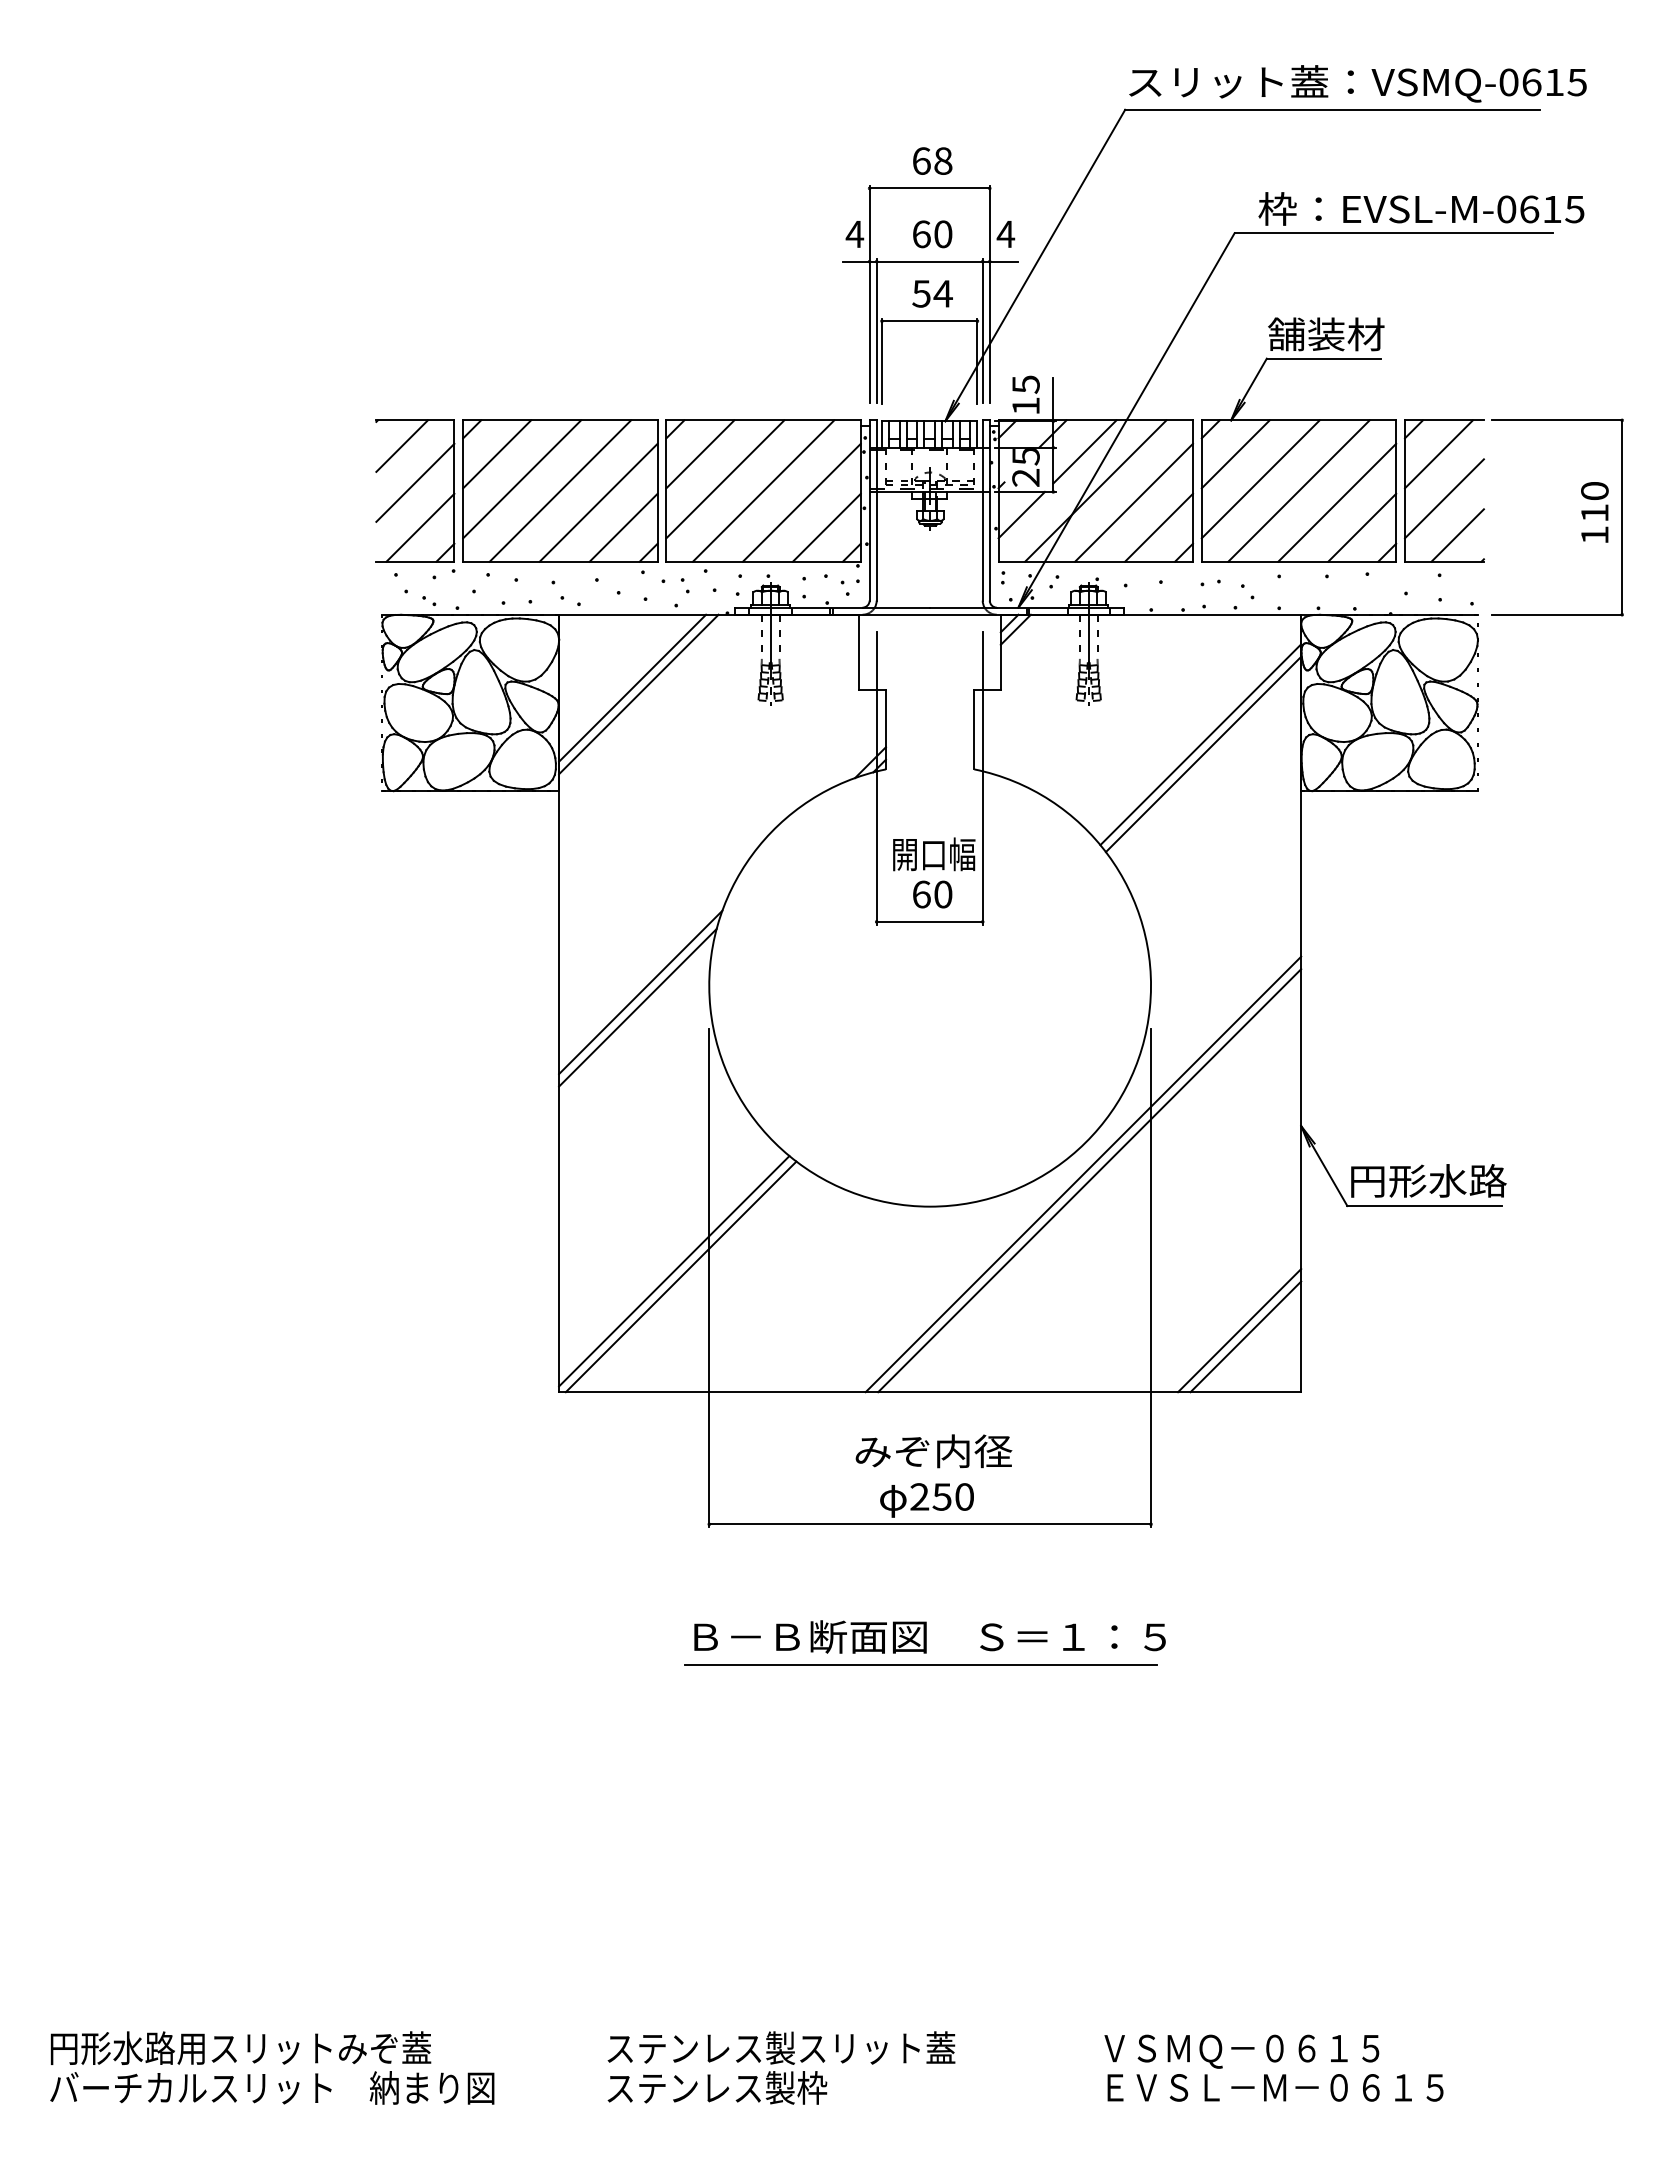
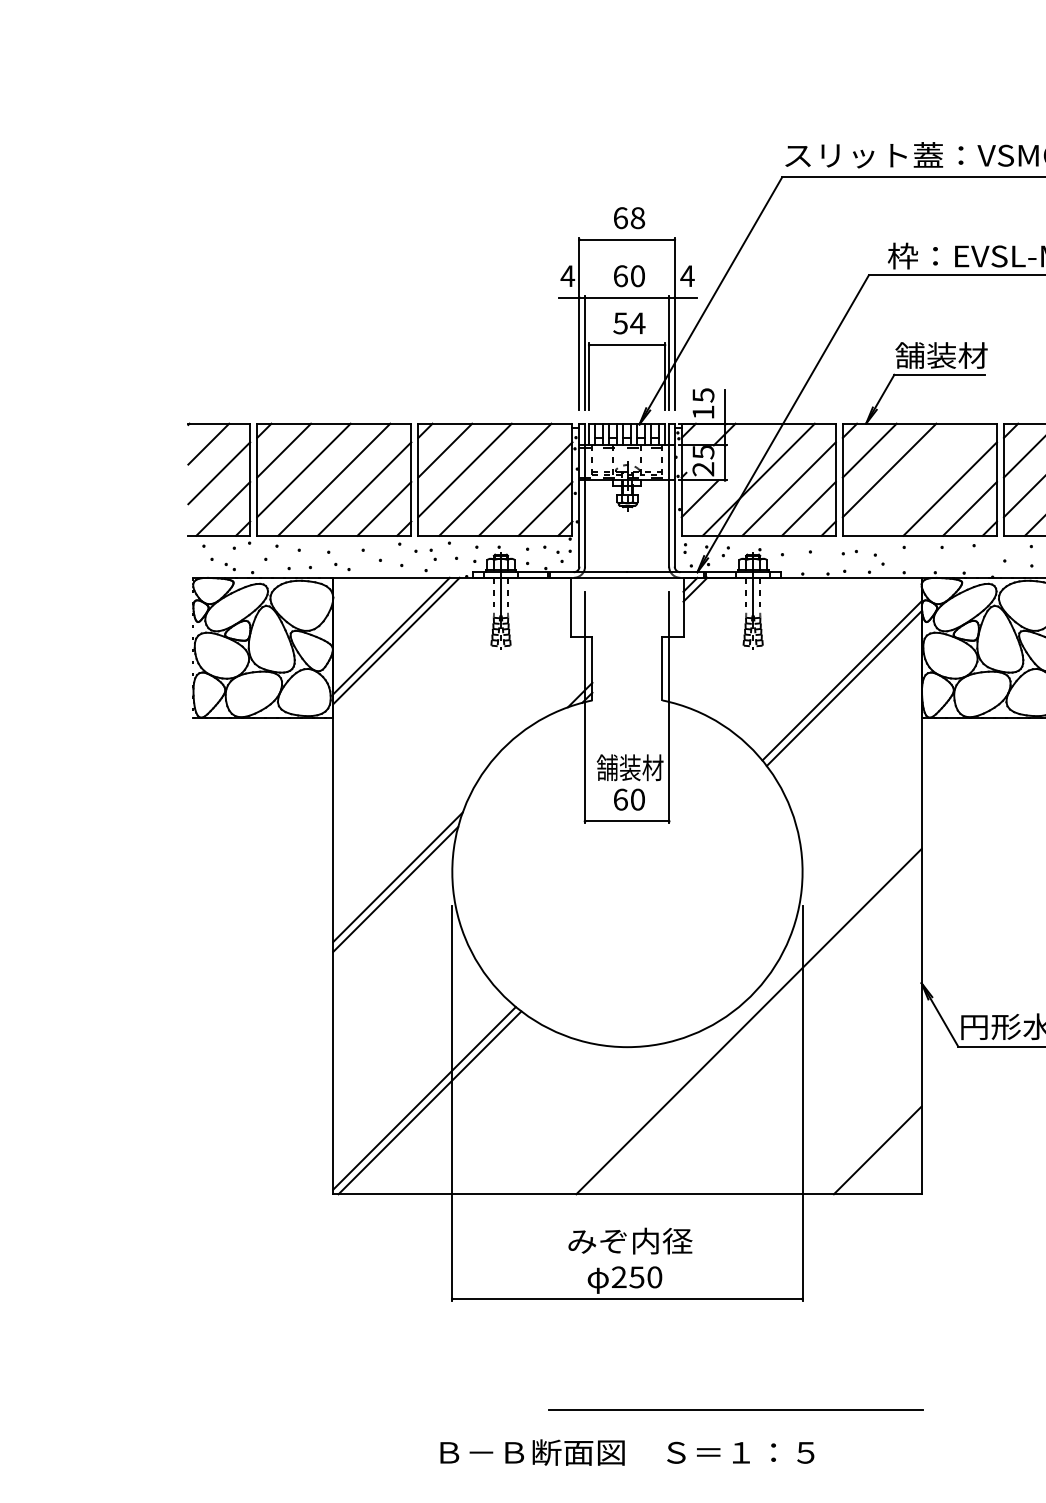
line: (1084, 451) -> (749, 448), removed
line: (1298, 490) -> (919, 479), removed
text: (933, 854) -> (630, 767), 開口幅 -> 舗装材
line: (1089, 1180) -> (753, 1026), removed
line: (1239, 1330) -> (872, 1145), removed
text: (929, 1636) -> (626, 1452), moved
line: (920, 1664) -> (735, 1410), moved

